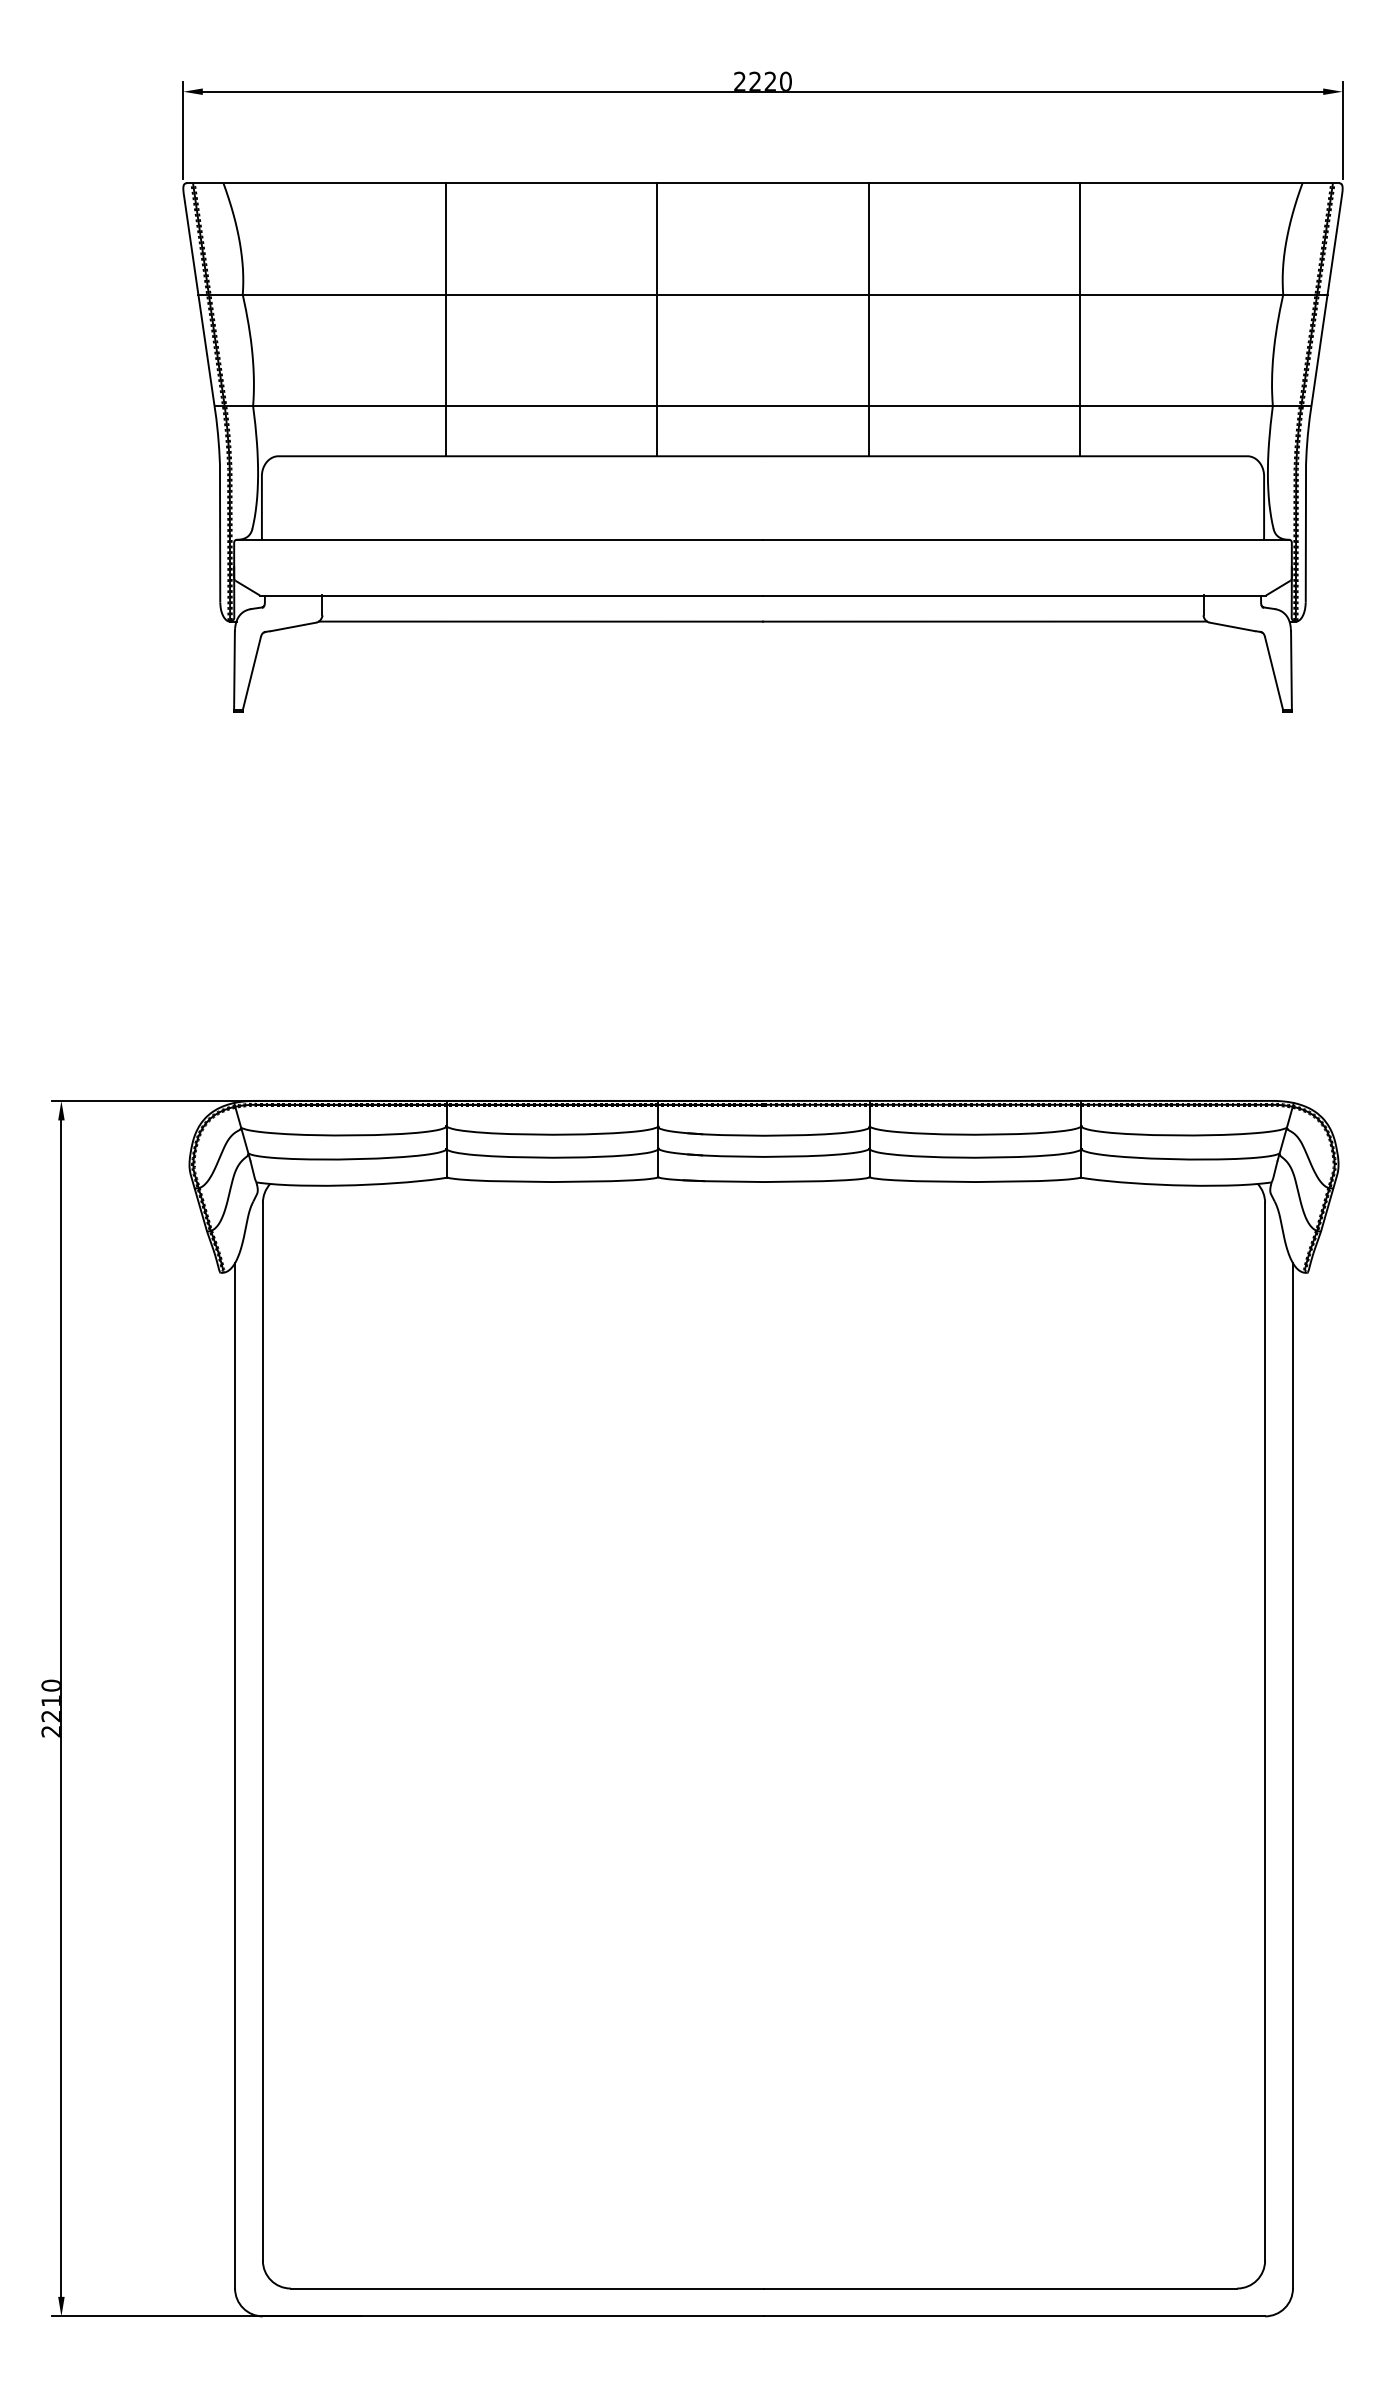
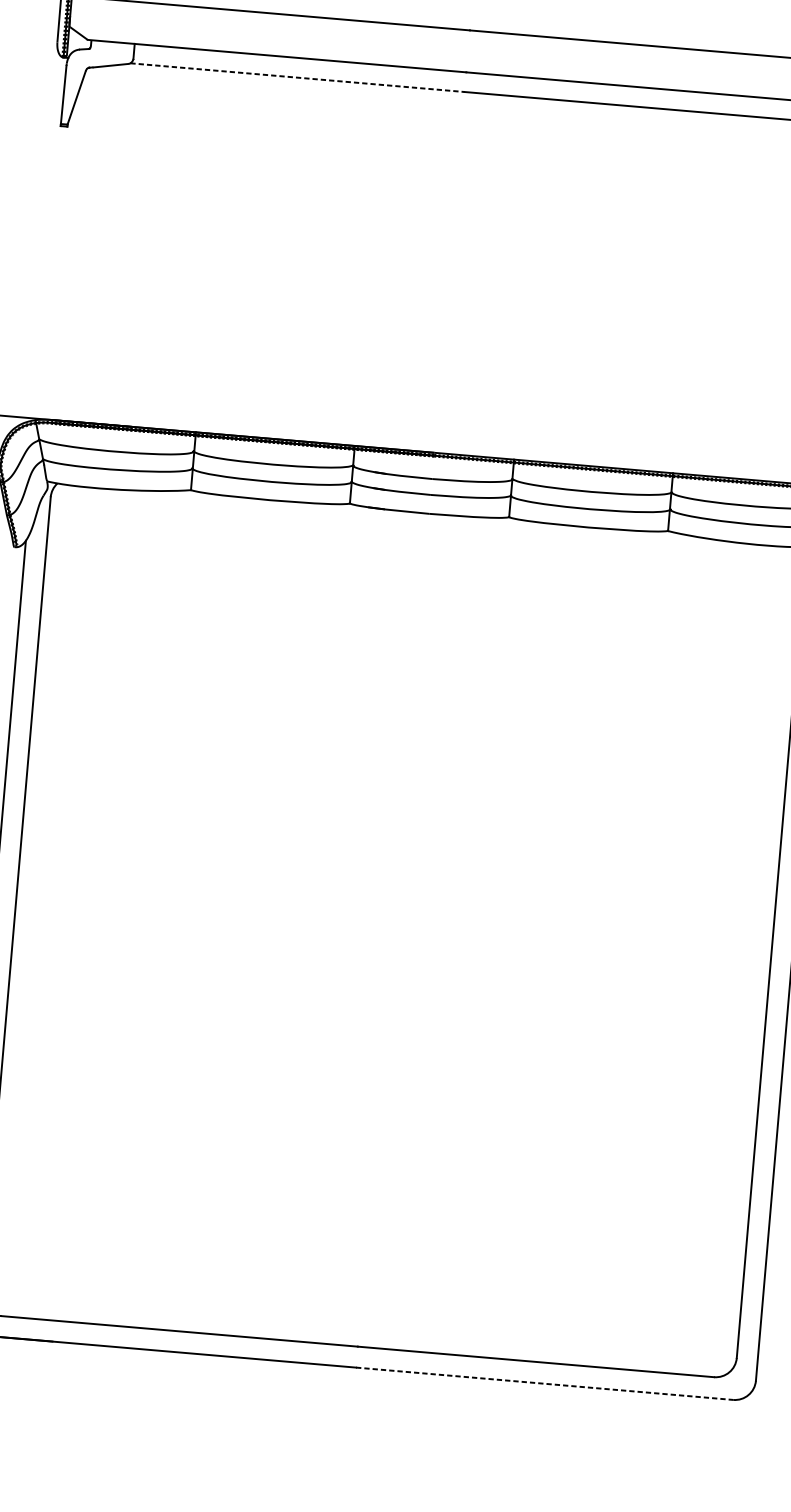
line: (541, 621) -> (297, 77), solid -> dashed
line: (1014, 2316) -> (544, 1383), solid -> dashed

